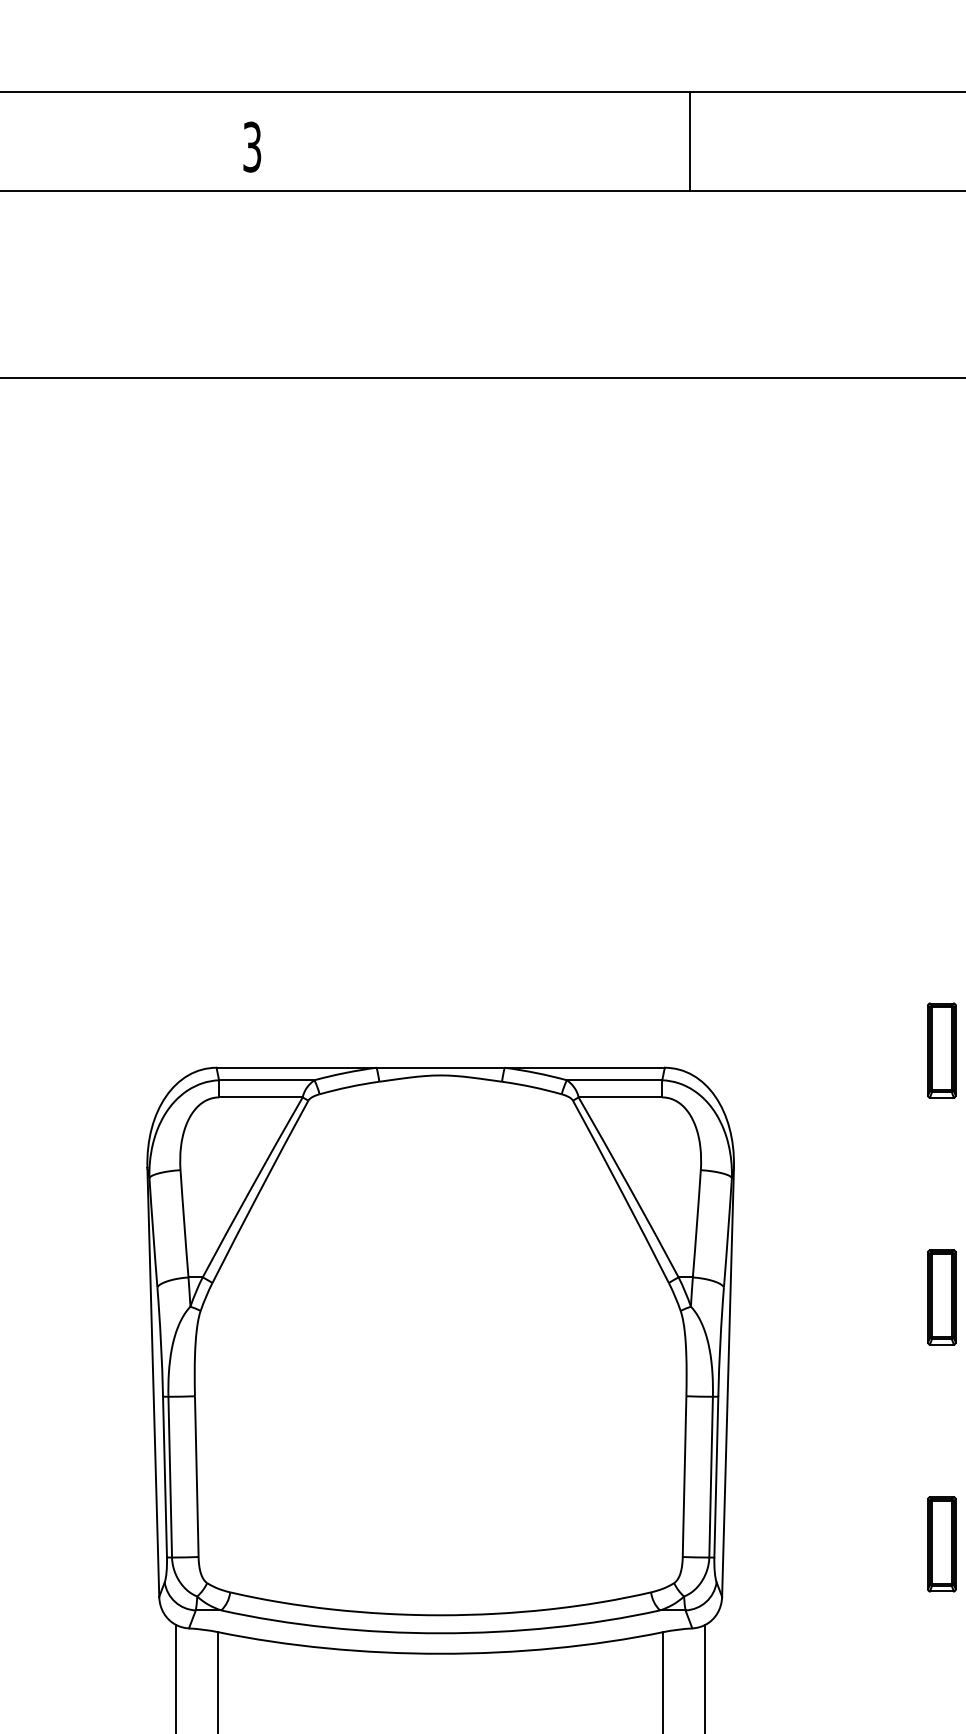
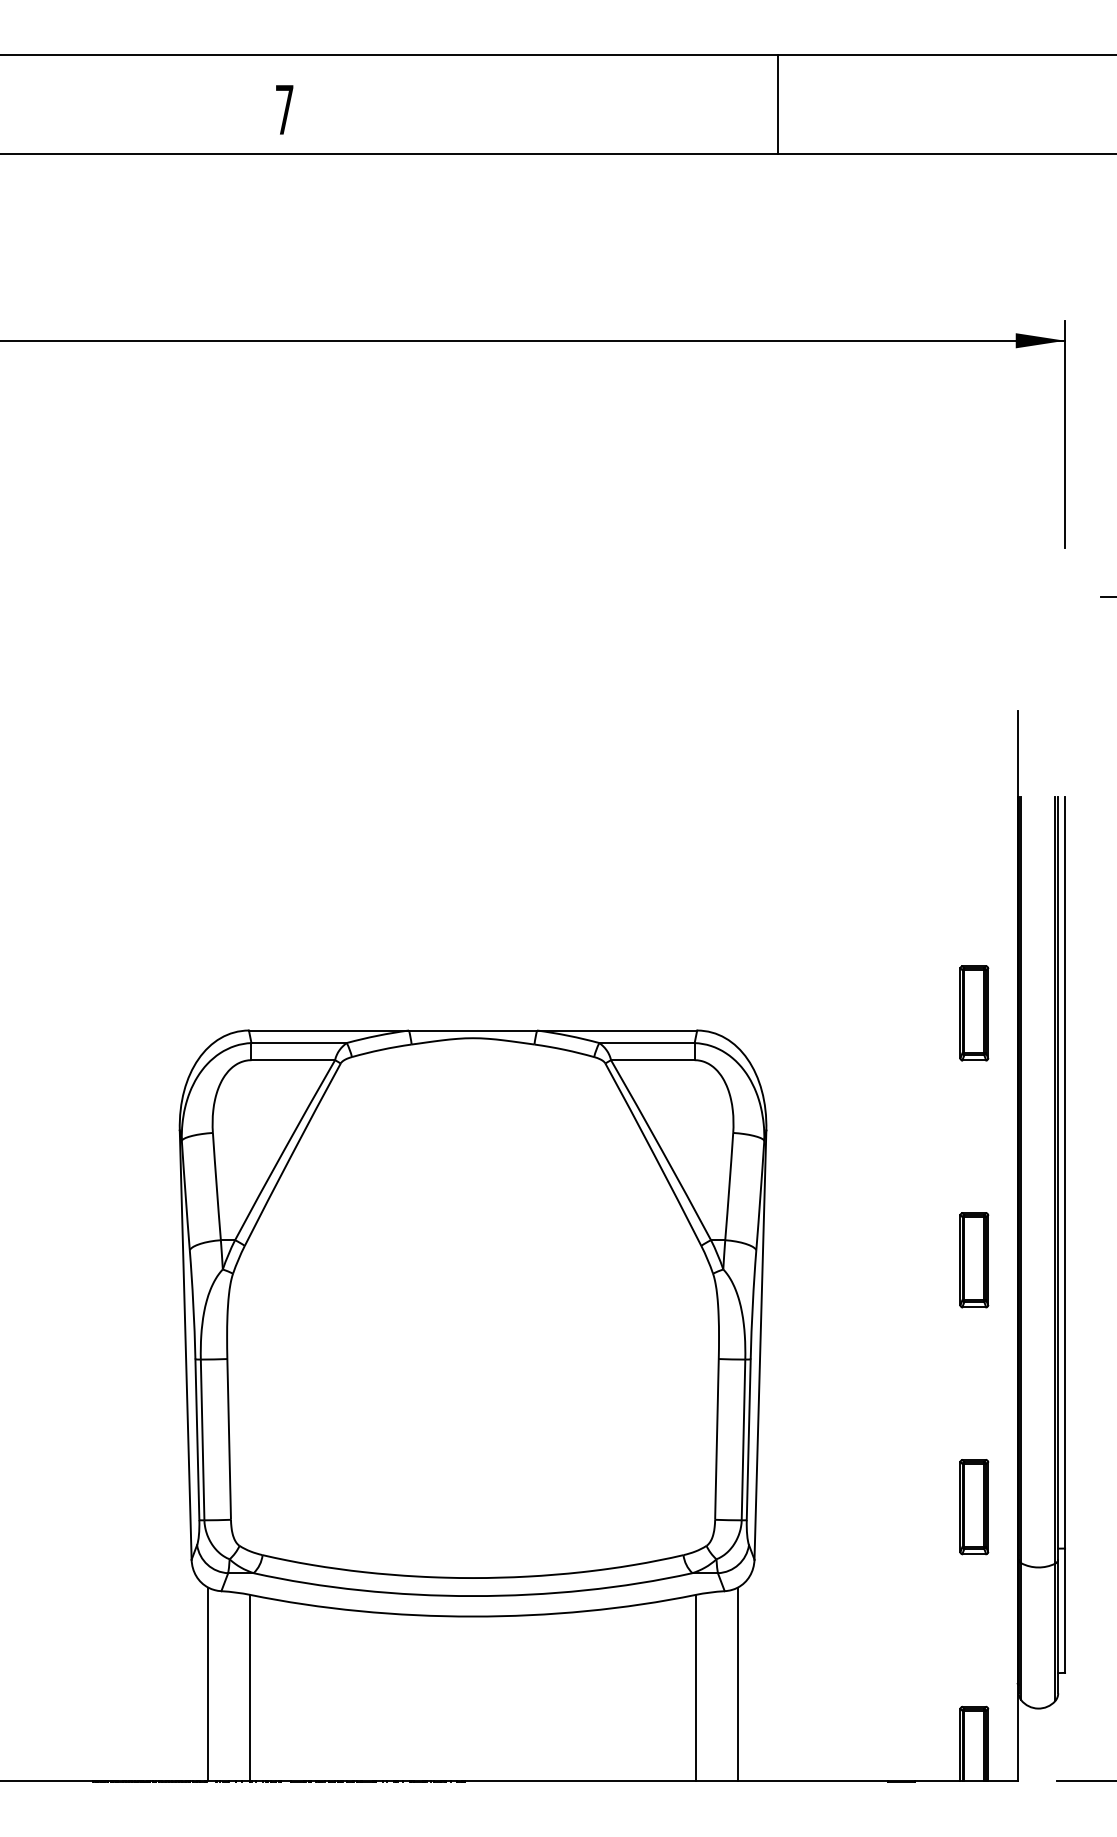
line: (690, 141) -> (778, 104), moved
text: (252, 146) -> (284, 109), 3 -> 7

